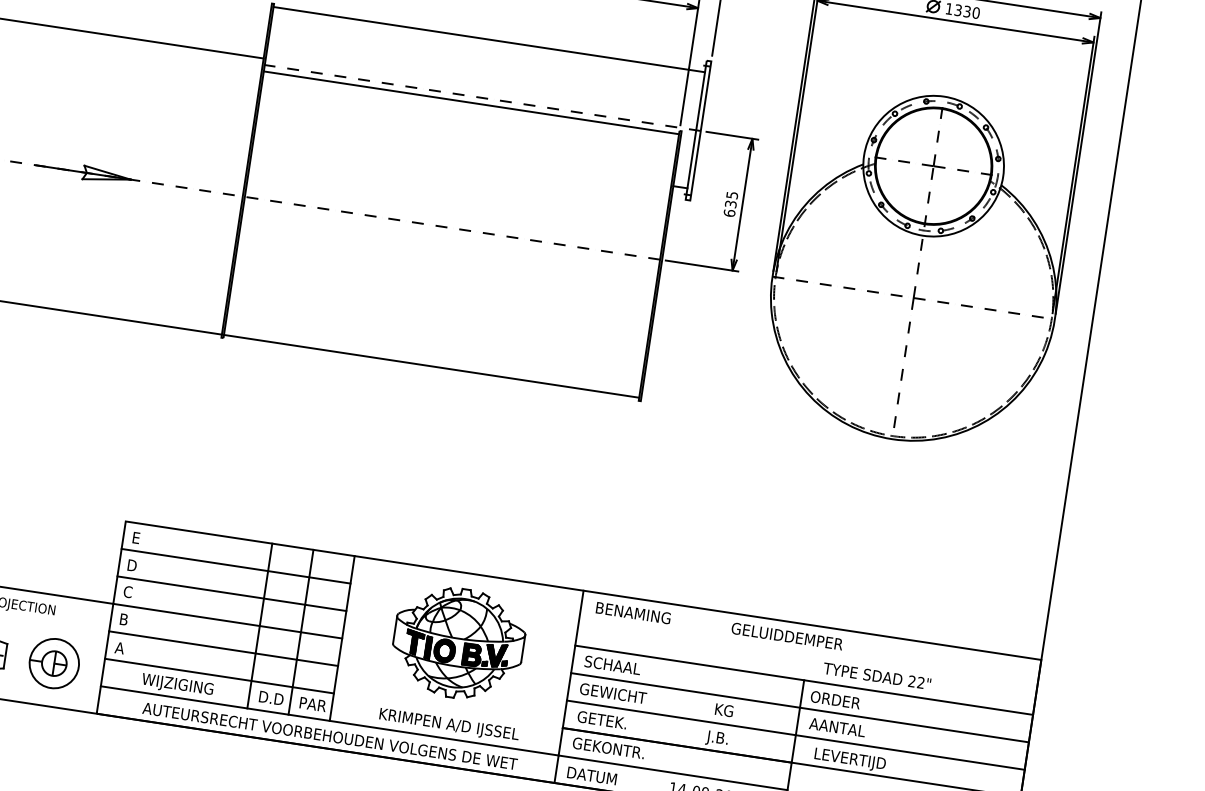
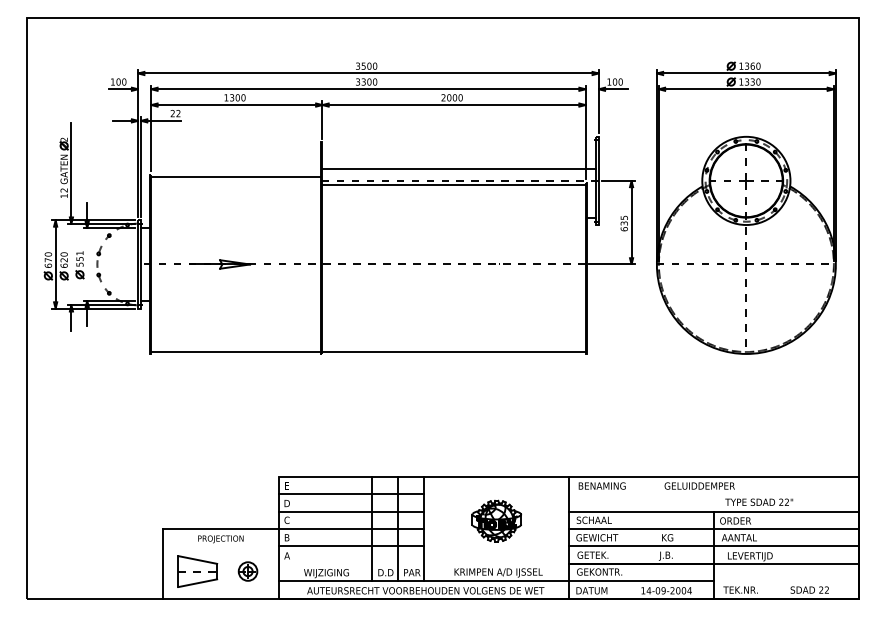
line: (488, 40) -> (458, 169), moved
part: (458, 643) -> (496, 521), size x0.6
part: (53, 663) -> (247, 571), size x0.6
line: (219, 675) -> (351, 563), removed

